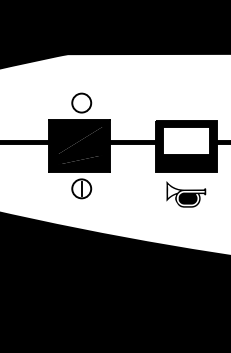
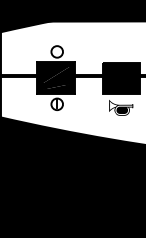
fill: (186, 140) -> (121, 74), added

